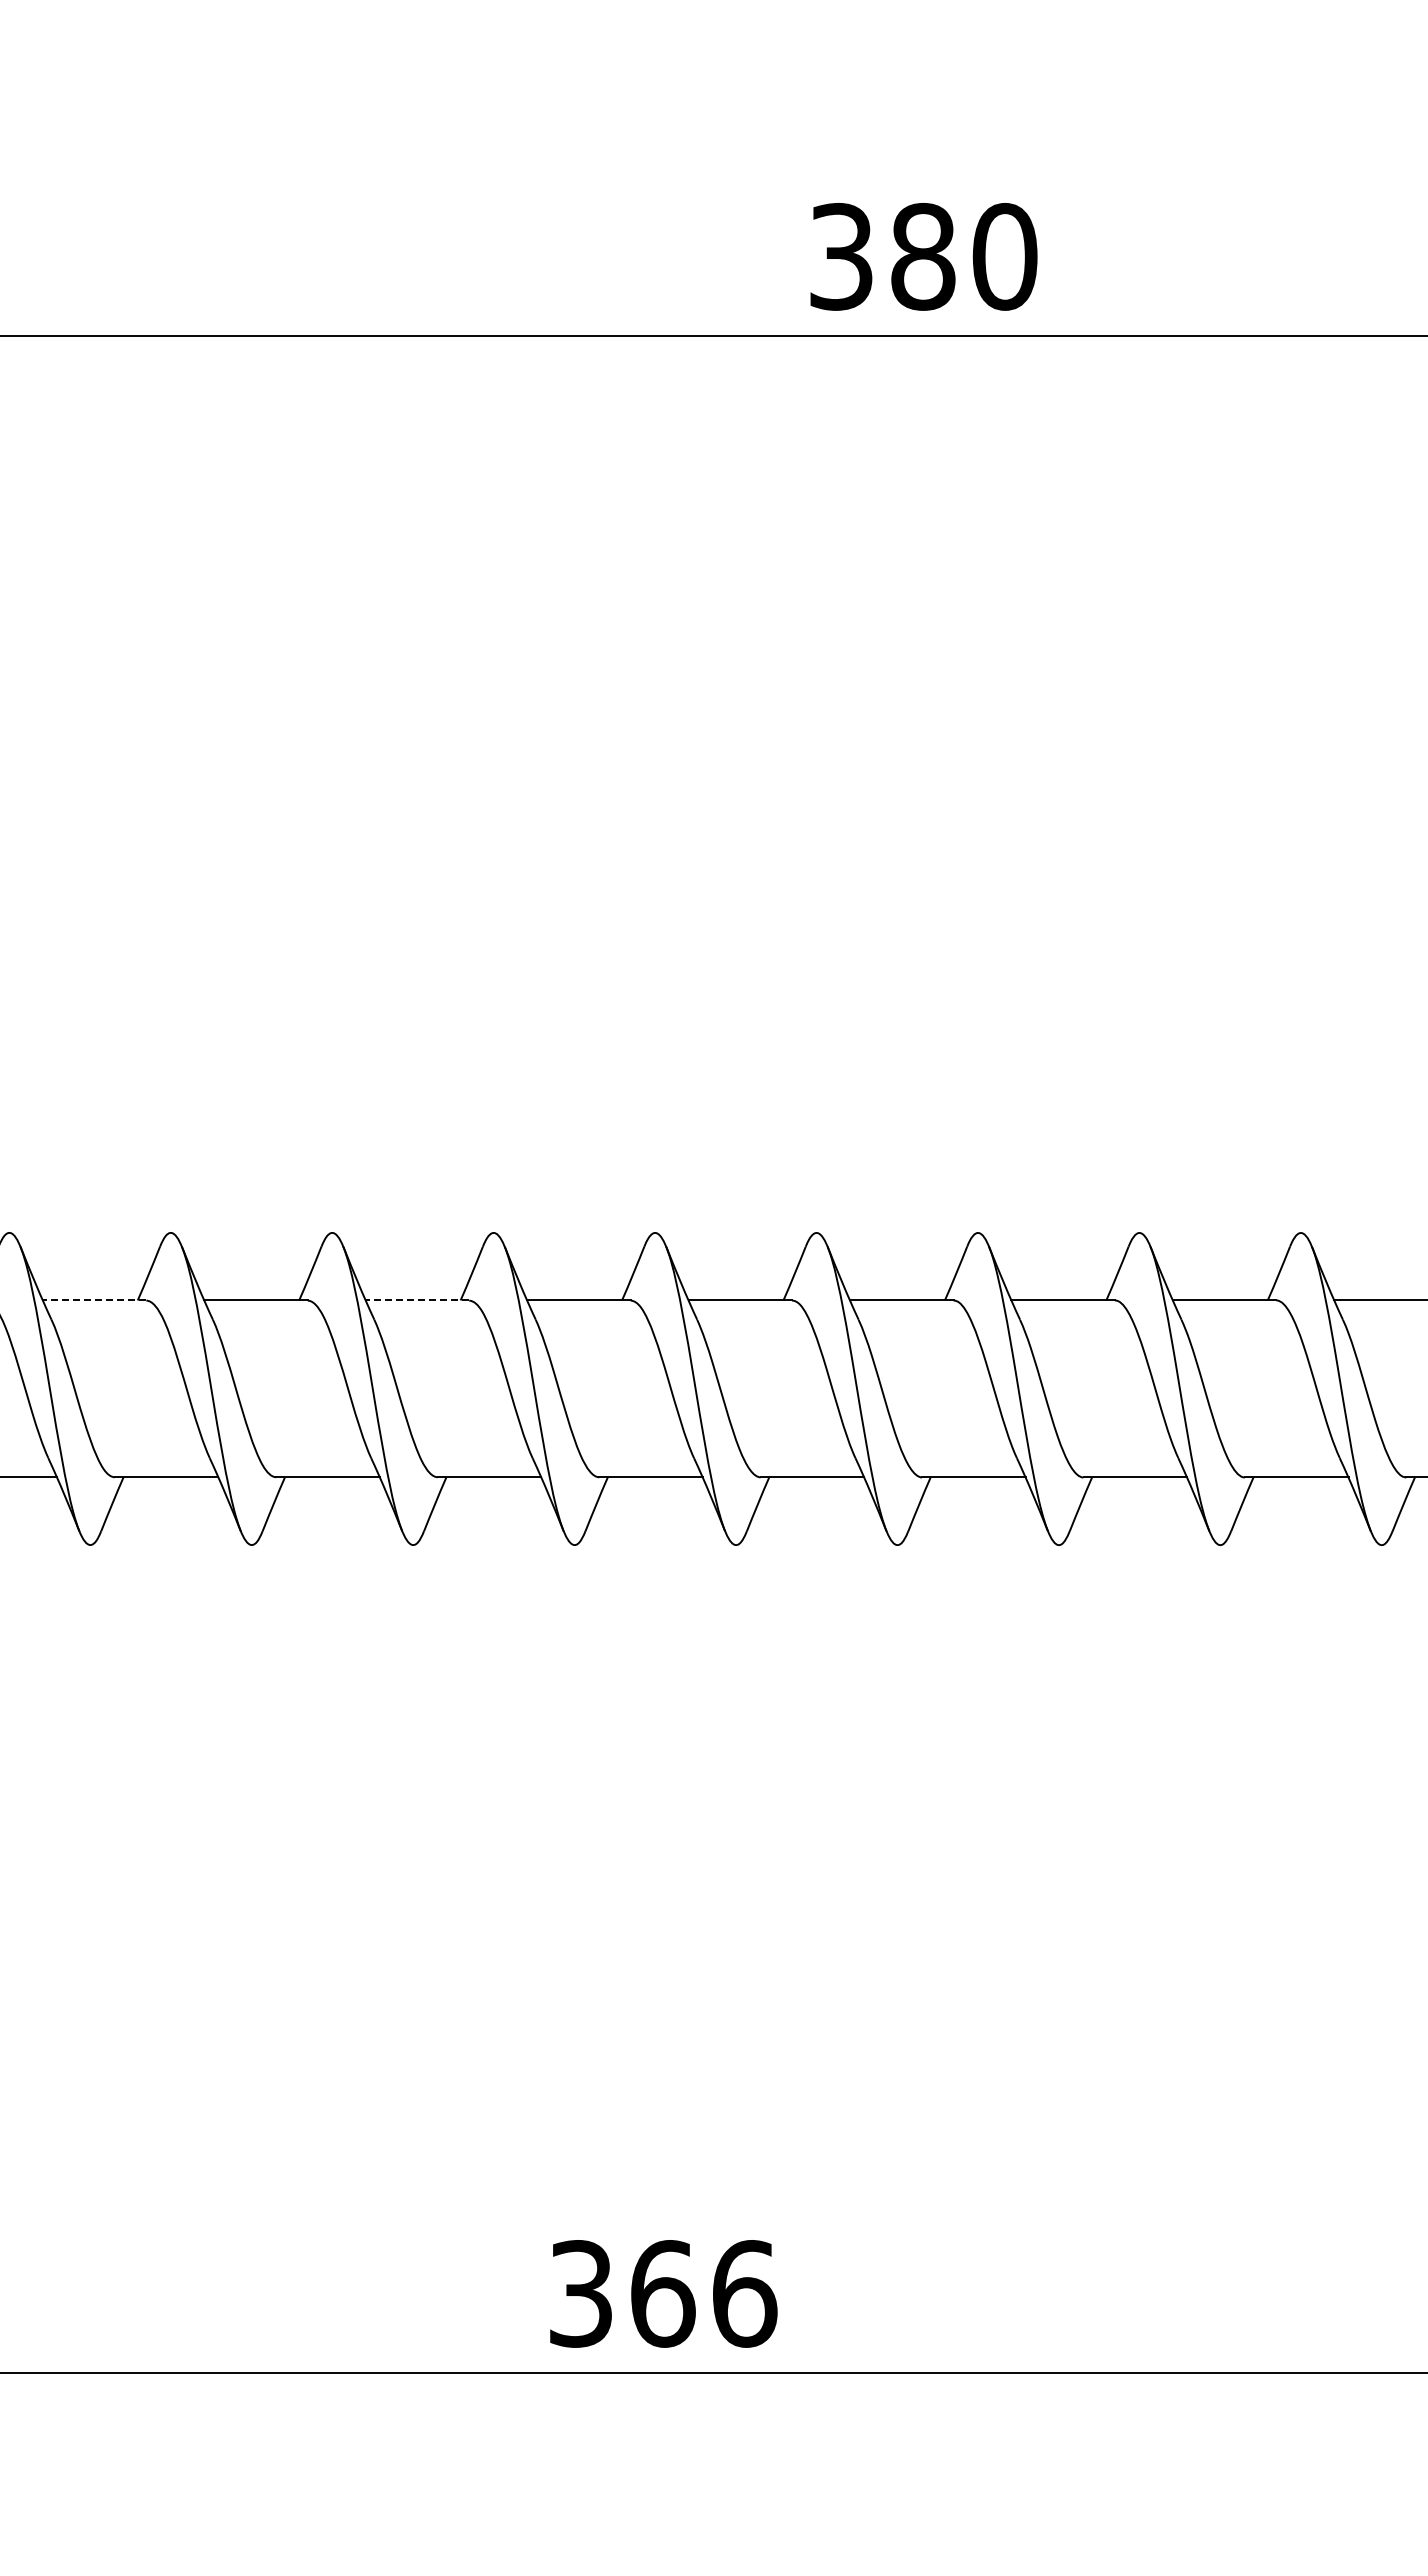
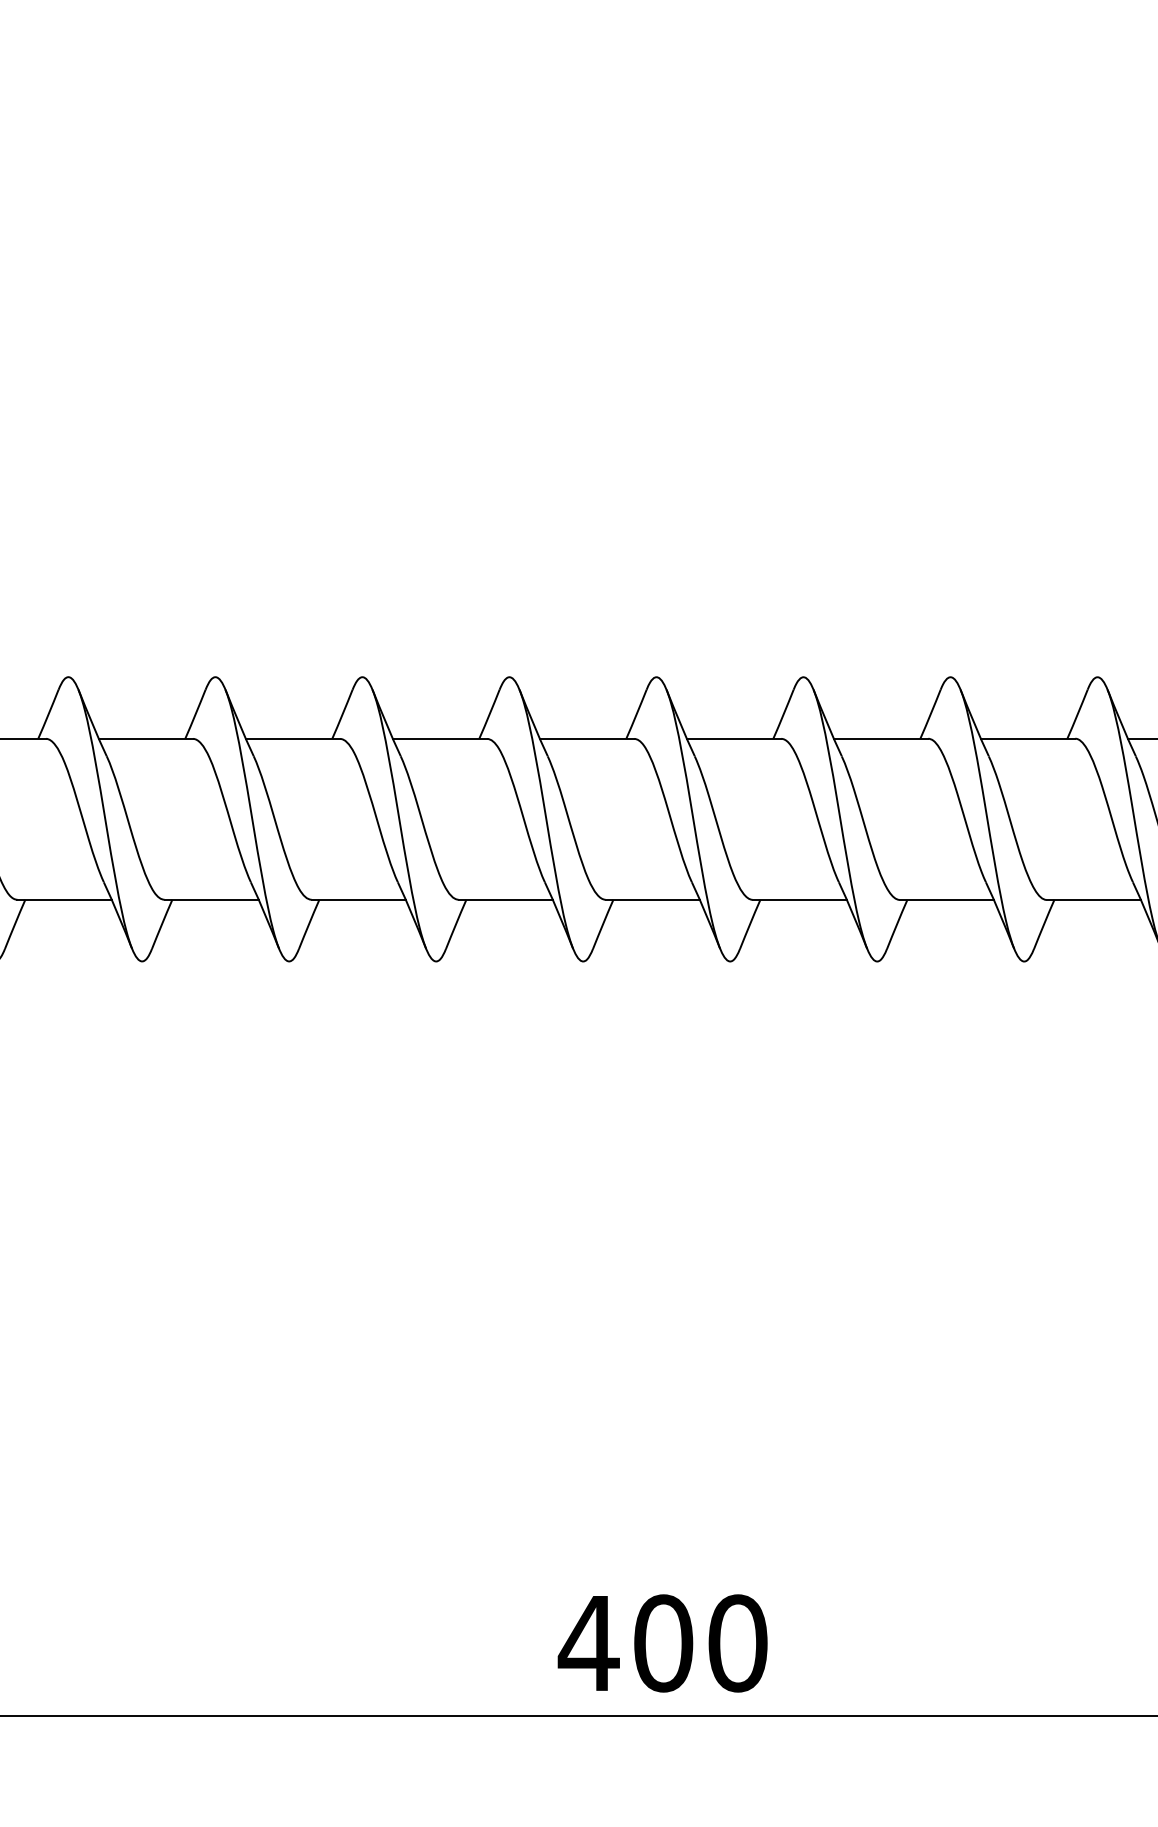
line: (94, 1300) -> (145, 738), dashed -> solid
line: (417, 1300) -> (440, 738), dashed -> solid
text: (661, 2293) -> (662, 1643), 366 -> 400

